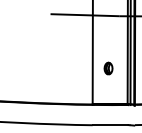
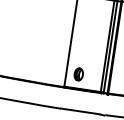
part: (108, 68) -> (78, 74), moved

